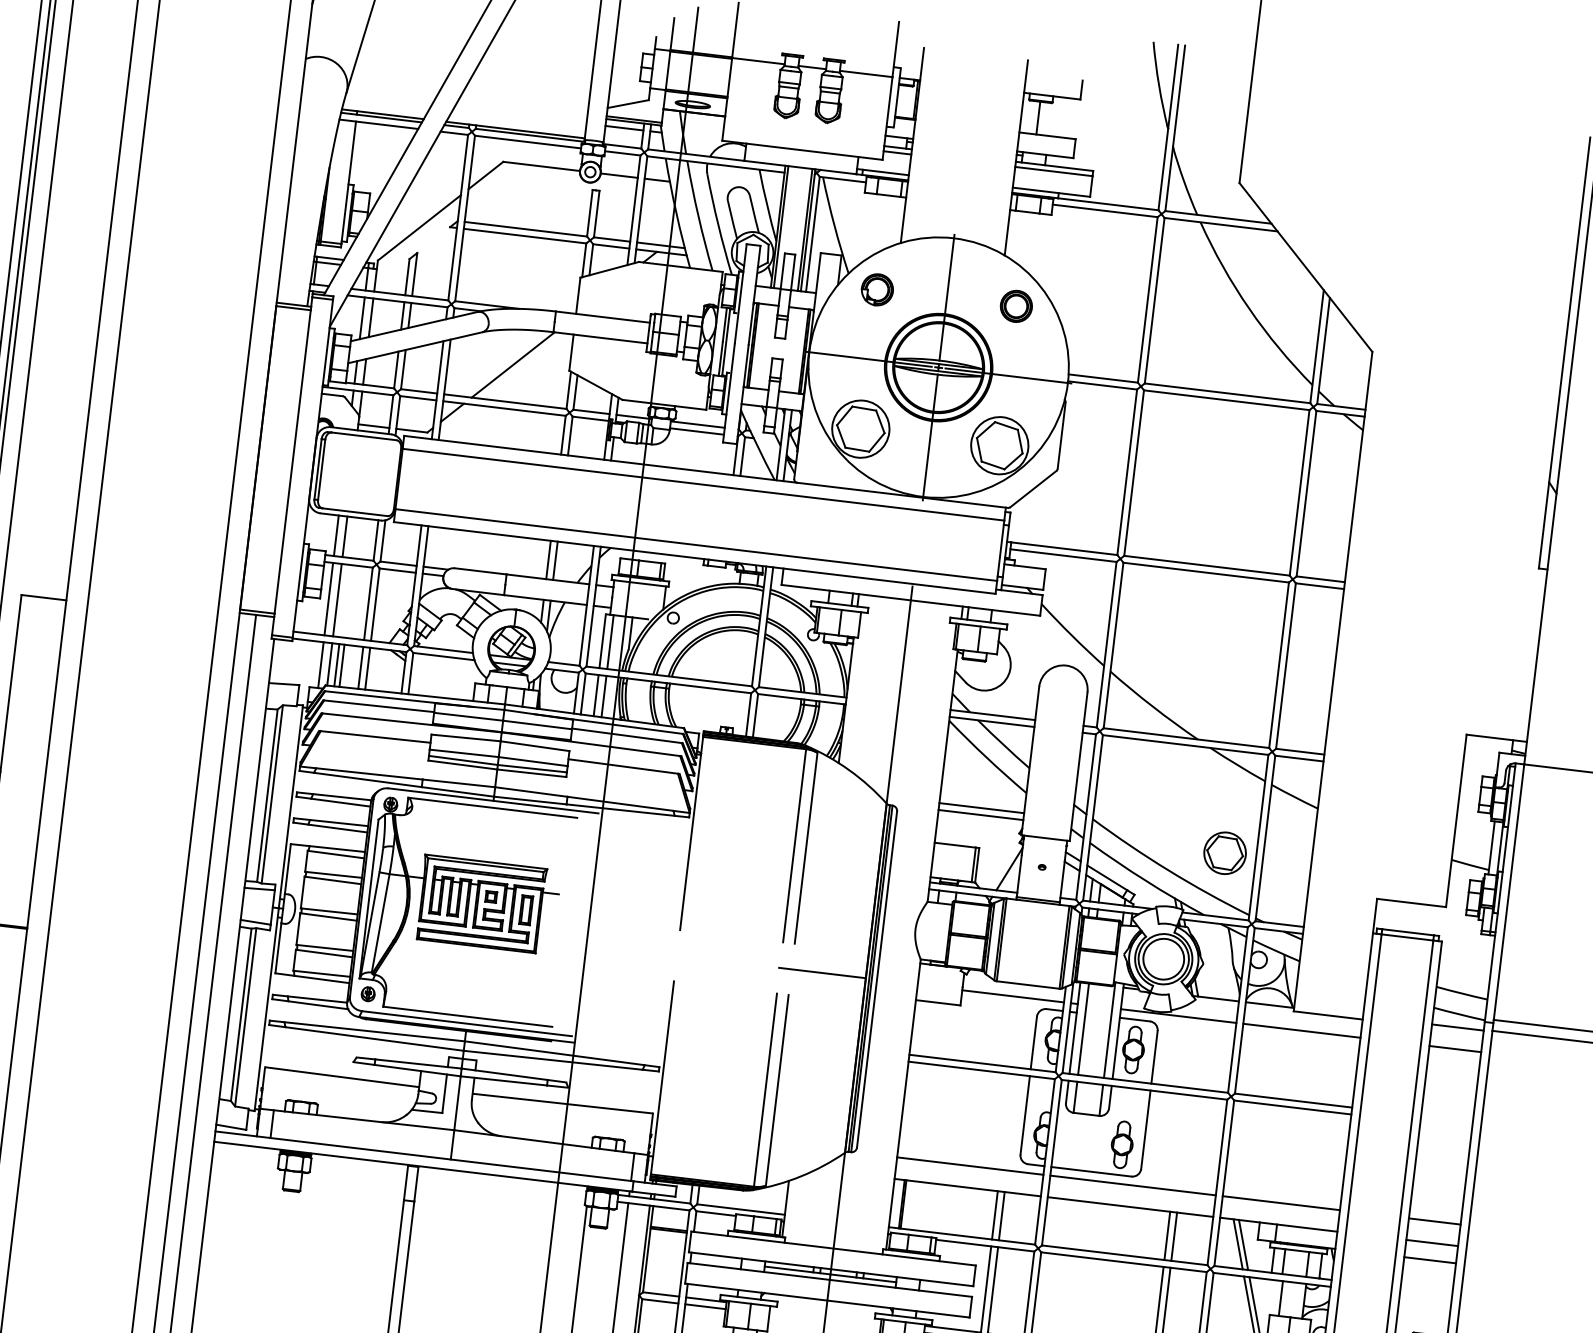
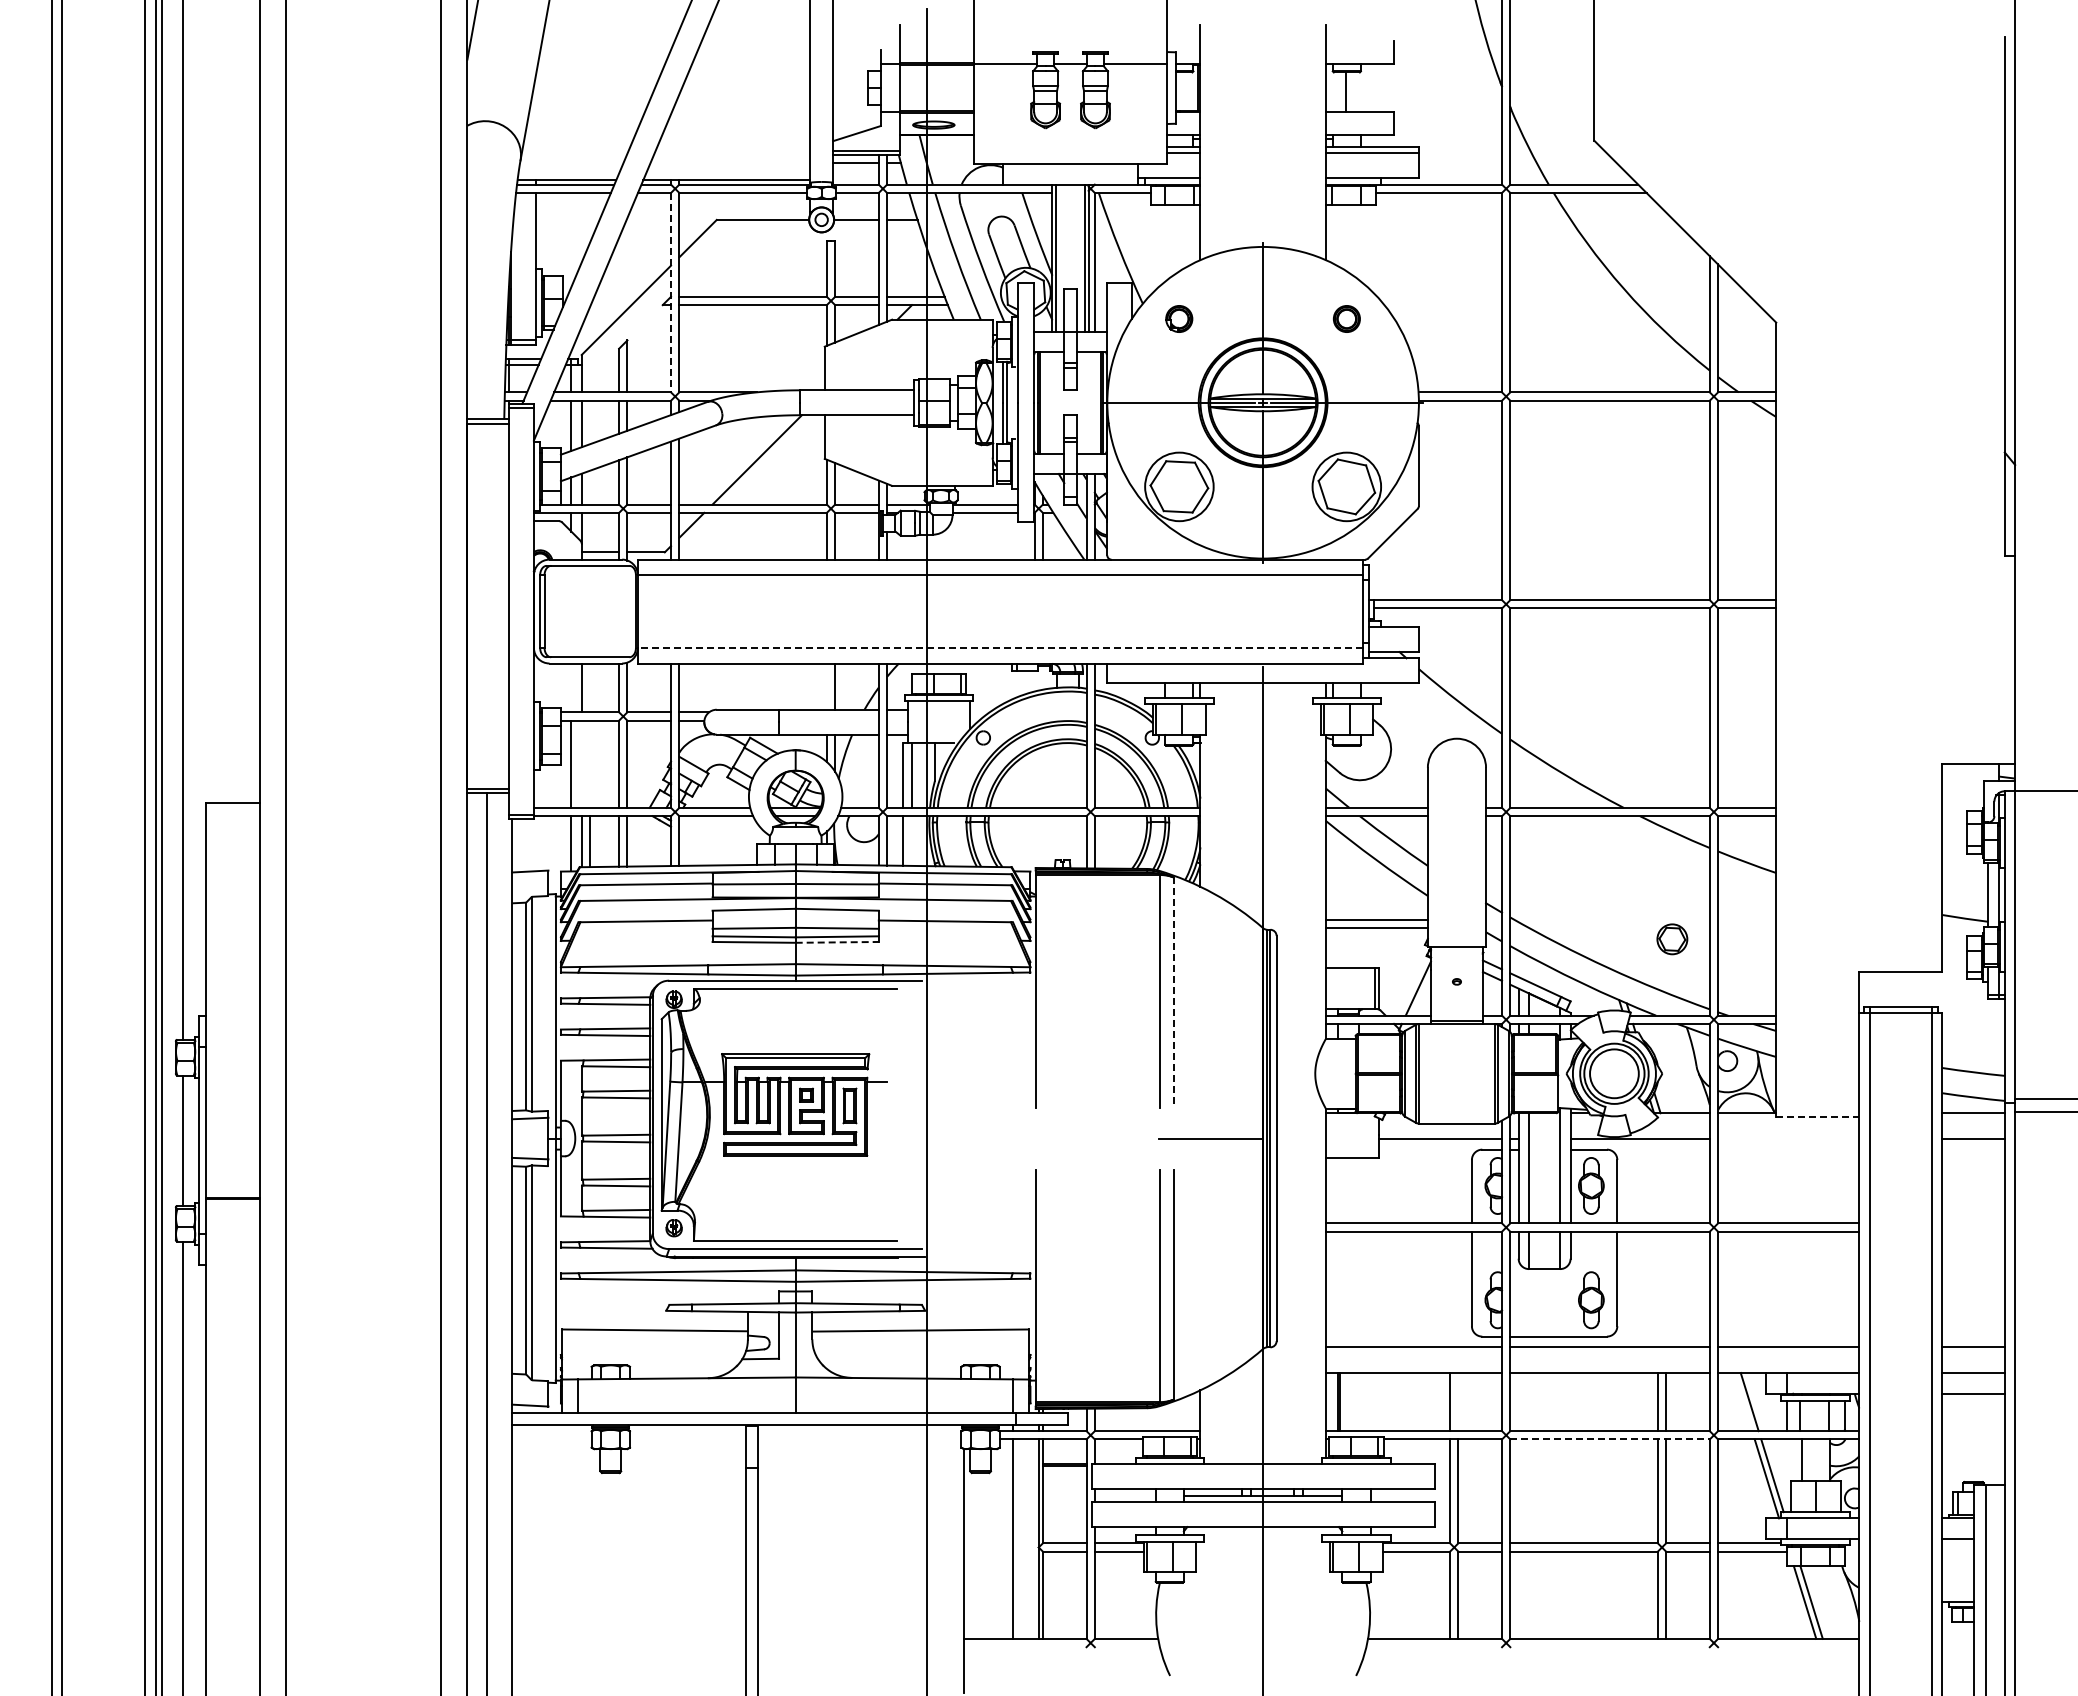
line: (458, 217) -> (671, 292), solid -> dashed
part: (876, 289) -> (1178, 318), size x0.7
part: (1016, 305) -> (1346, 318), size x0.7
line: (336, 535) -> (571, 687), removed
line: (696, 544) -> (1000, 647), solid -> dashed
line: (548, 559) -> (826, 686), removed
line: (337, 599) -> (581, 763), removed
line: (342, 665) -> (596, 841), removed
line: (604, 696) -> (912, 840), removed
line: (532, 773) -> (837, 942), solid -> dashed
line: (805, 848) -> (1173, 993), solid -> dashed
part: (1225, 853) -> (1672, 939), size x0.6
line: (1327, 1015) -> (1817, 1117), solid -> dashed
line: (1301, 1030) -> (1788, 1139), removed
line: (1001, 1215) -> (1458, 1401), removed
line: (1238, 1243) -> (1743, 1401), removed
line: (1124, 1262) -> (1610, 1439), solid -> dashed

